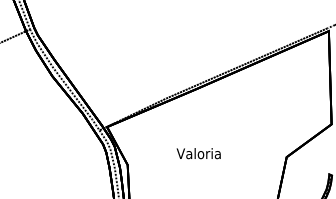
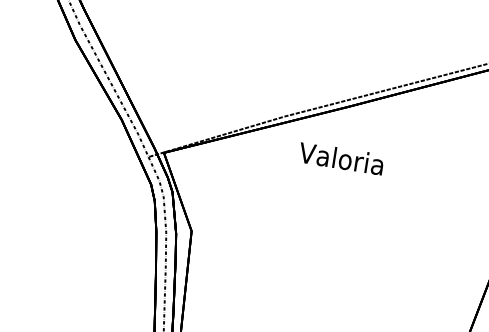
text: (198, 153) -> (340, 158), moved

